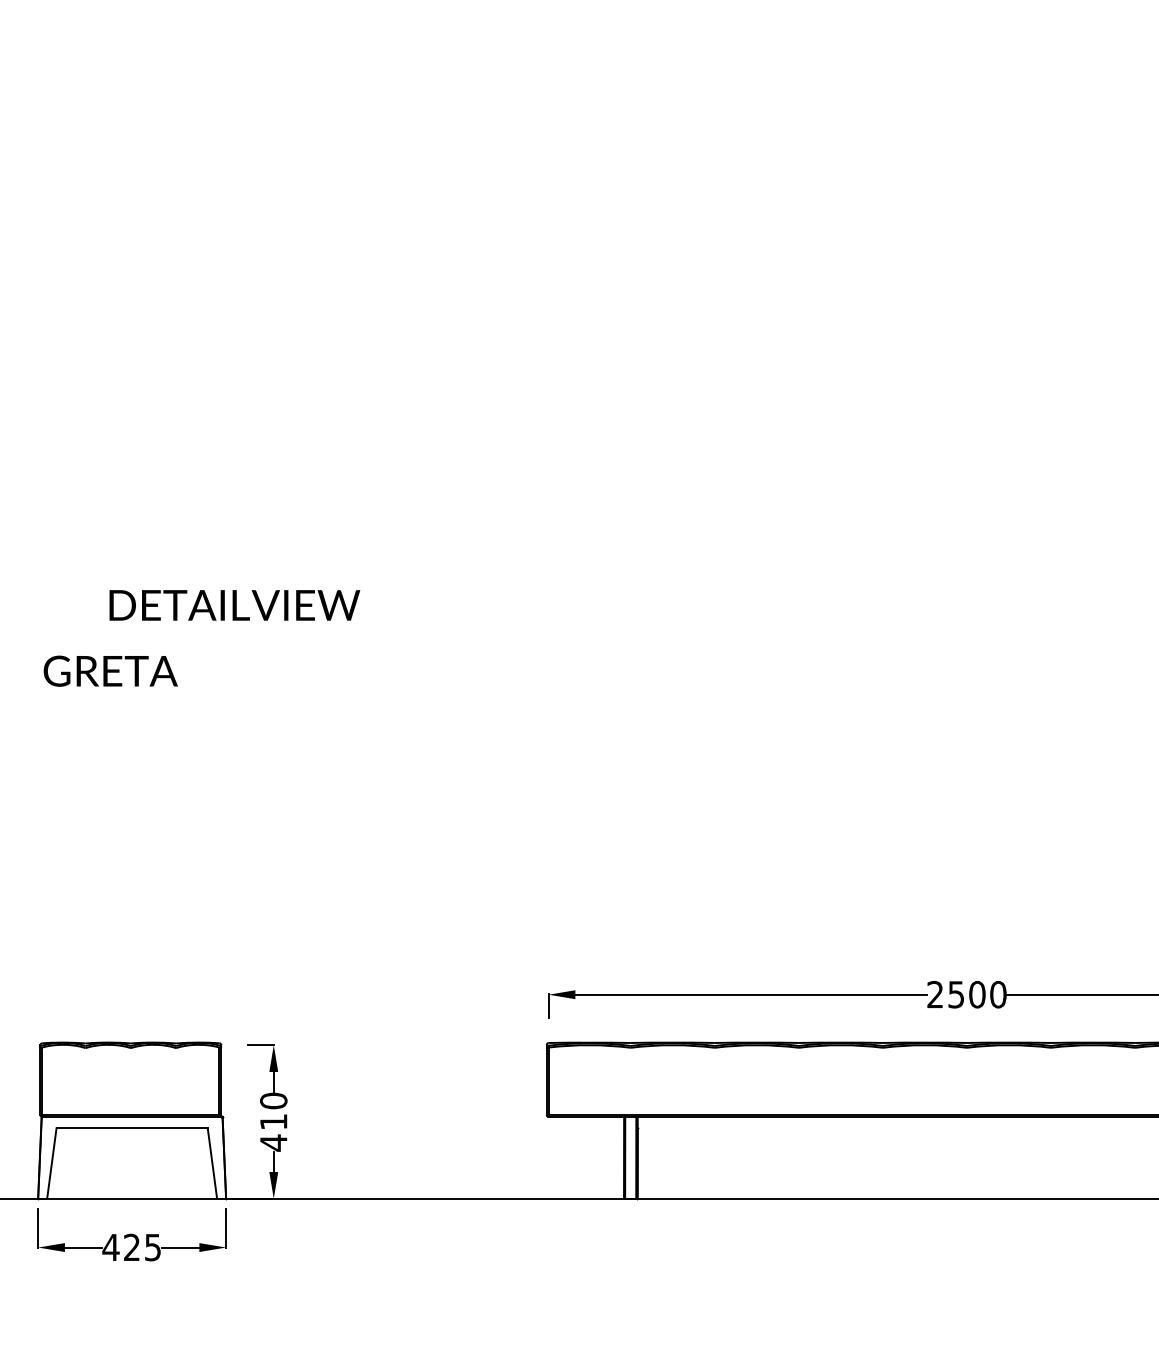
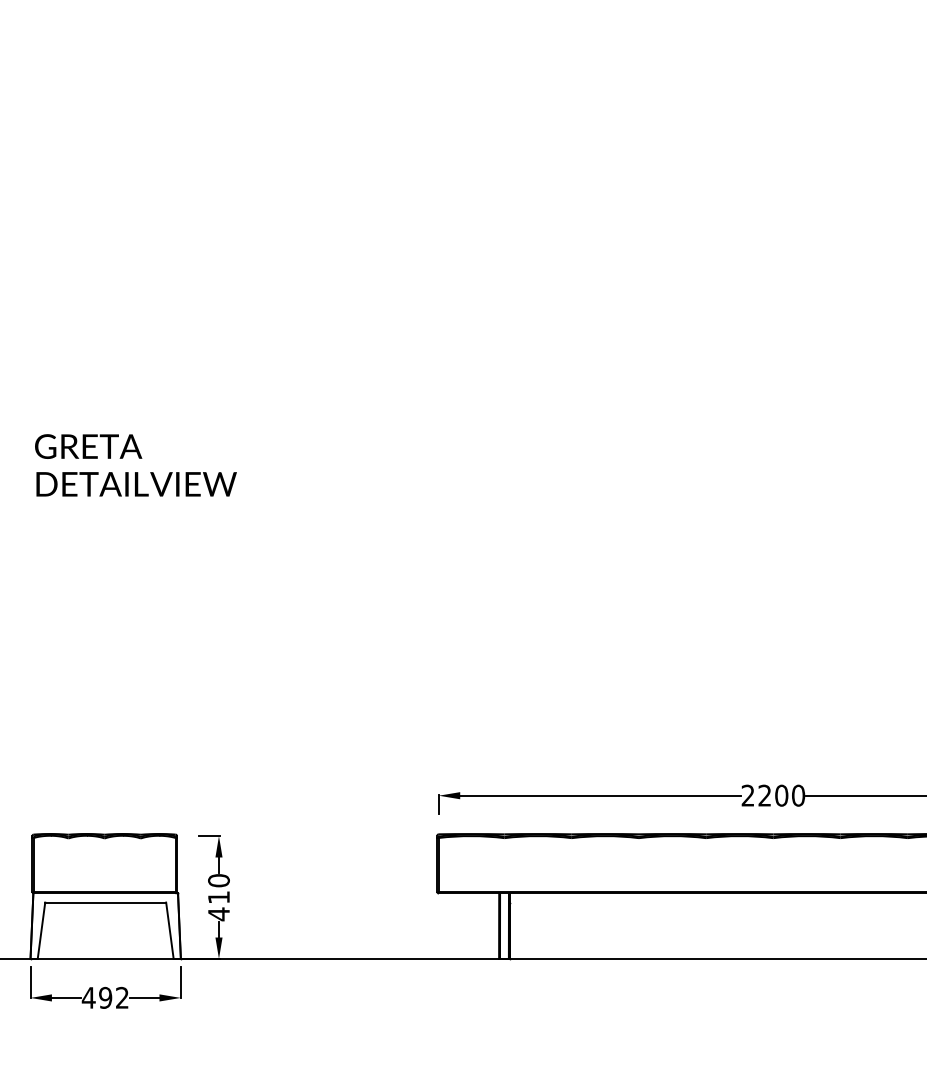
text: (234, 605) -> (136, 484), moved
text: (110, 670) -> (88, 446), moved
text: (955, 994) -> (764, 795), 2500 -> 2200
text: (141, 1247) -> (113, 997), 425 -> 492

